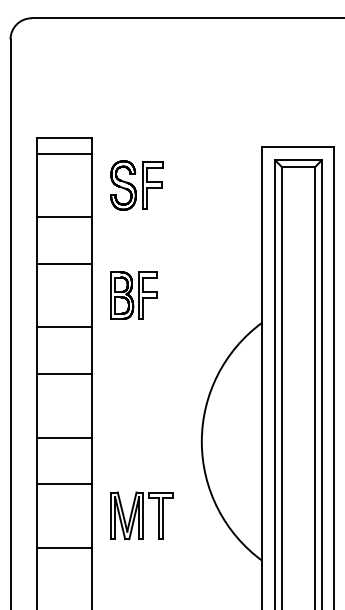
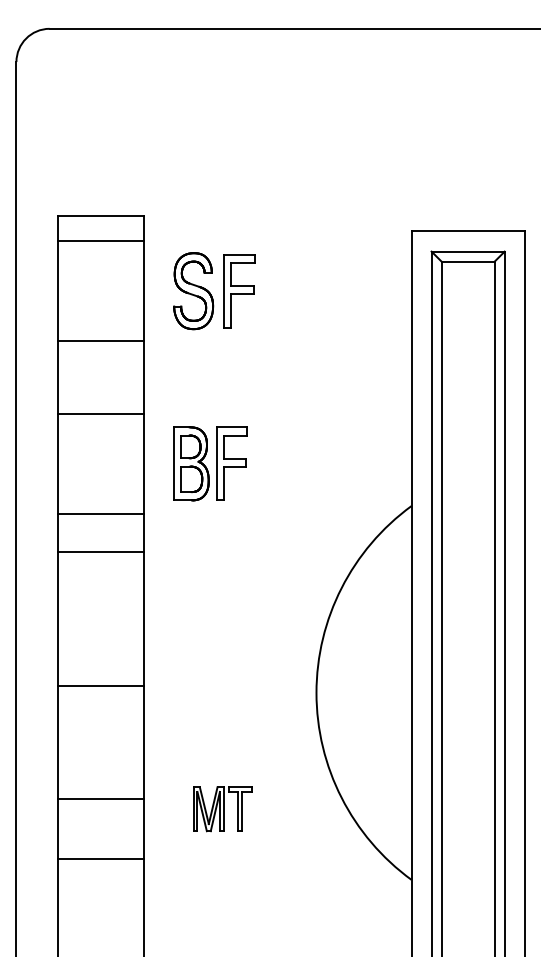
line: (64, 373) -> (101, 551), moved
line: (64, 484) -> (101, 799), moved
part: (141, 515) -> (221, 808), size x0.6

